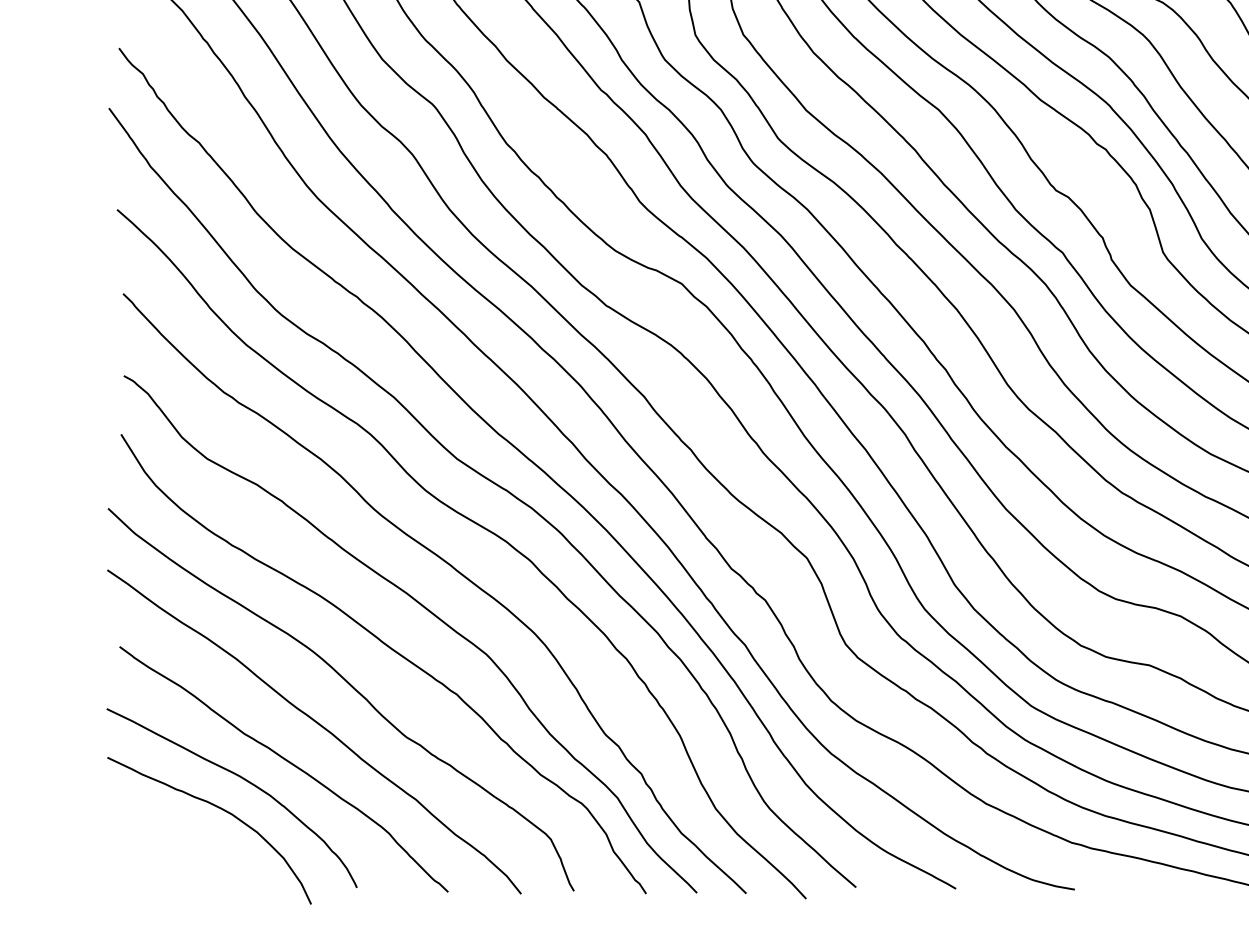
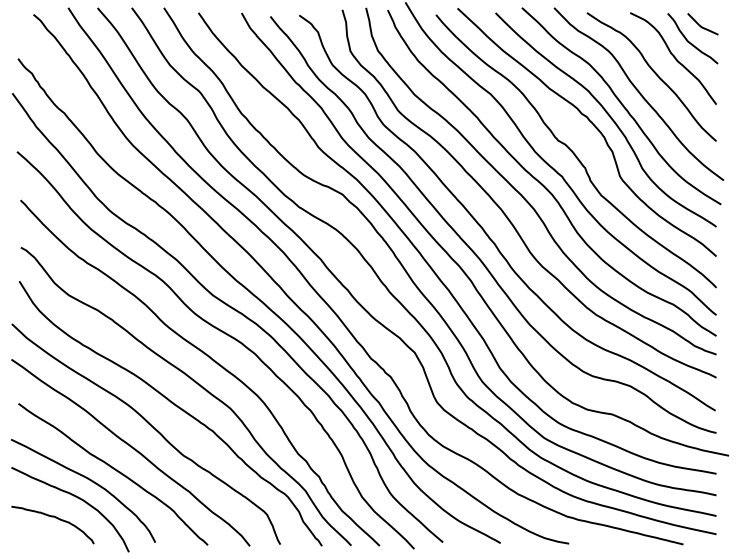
curve: (183, 845) -> (55, 518), added

